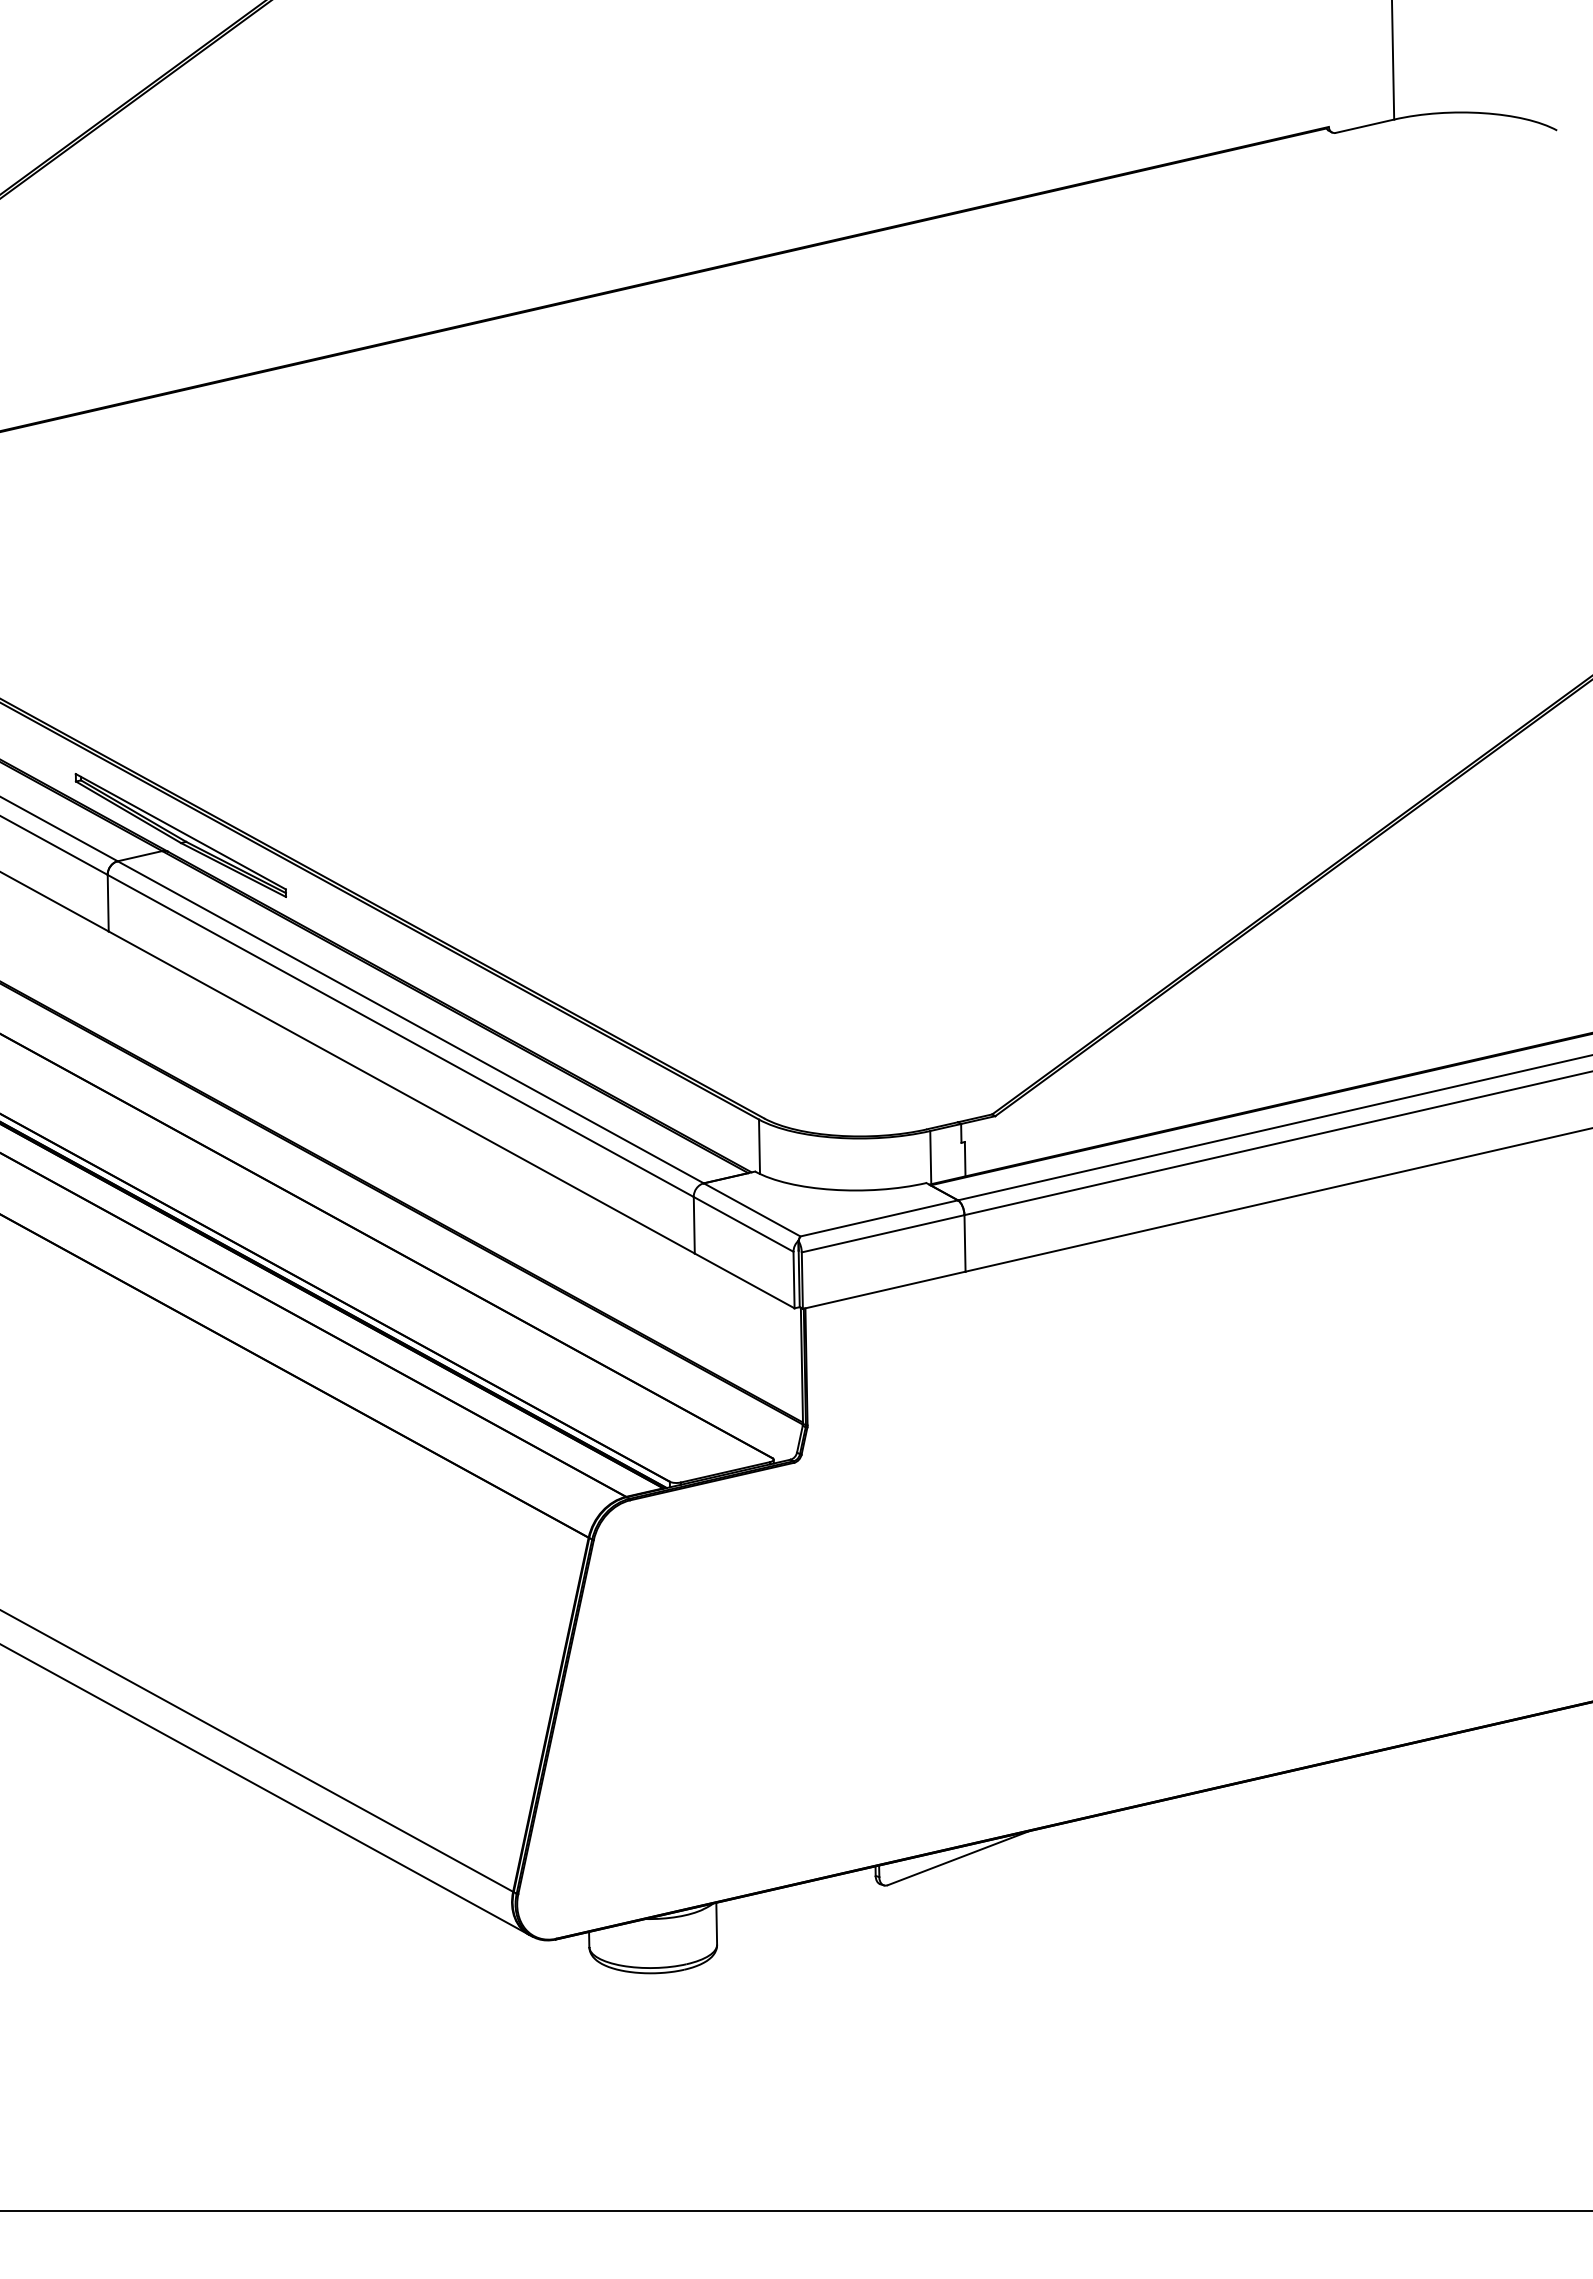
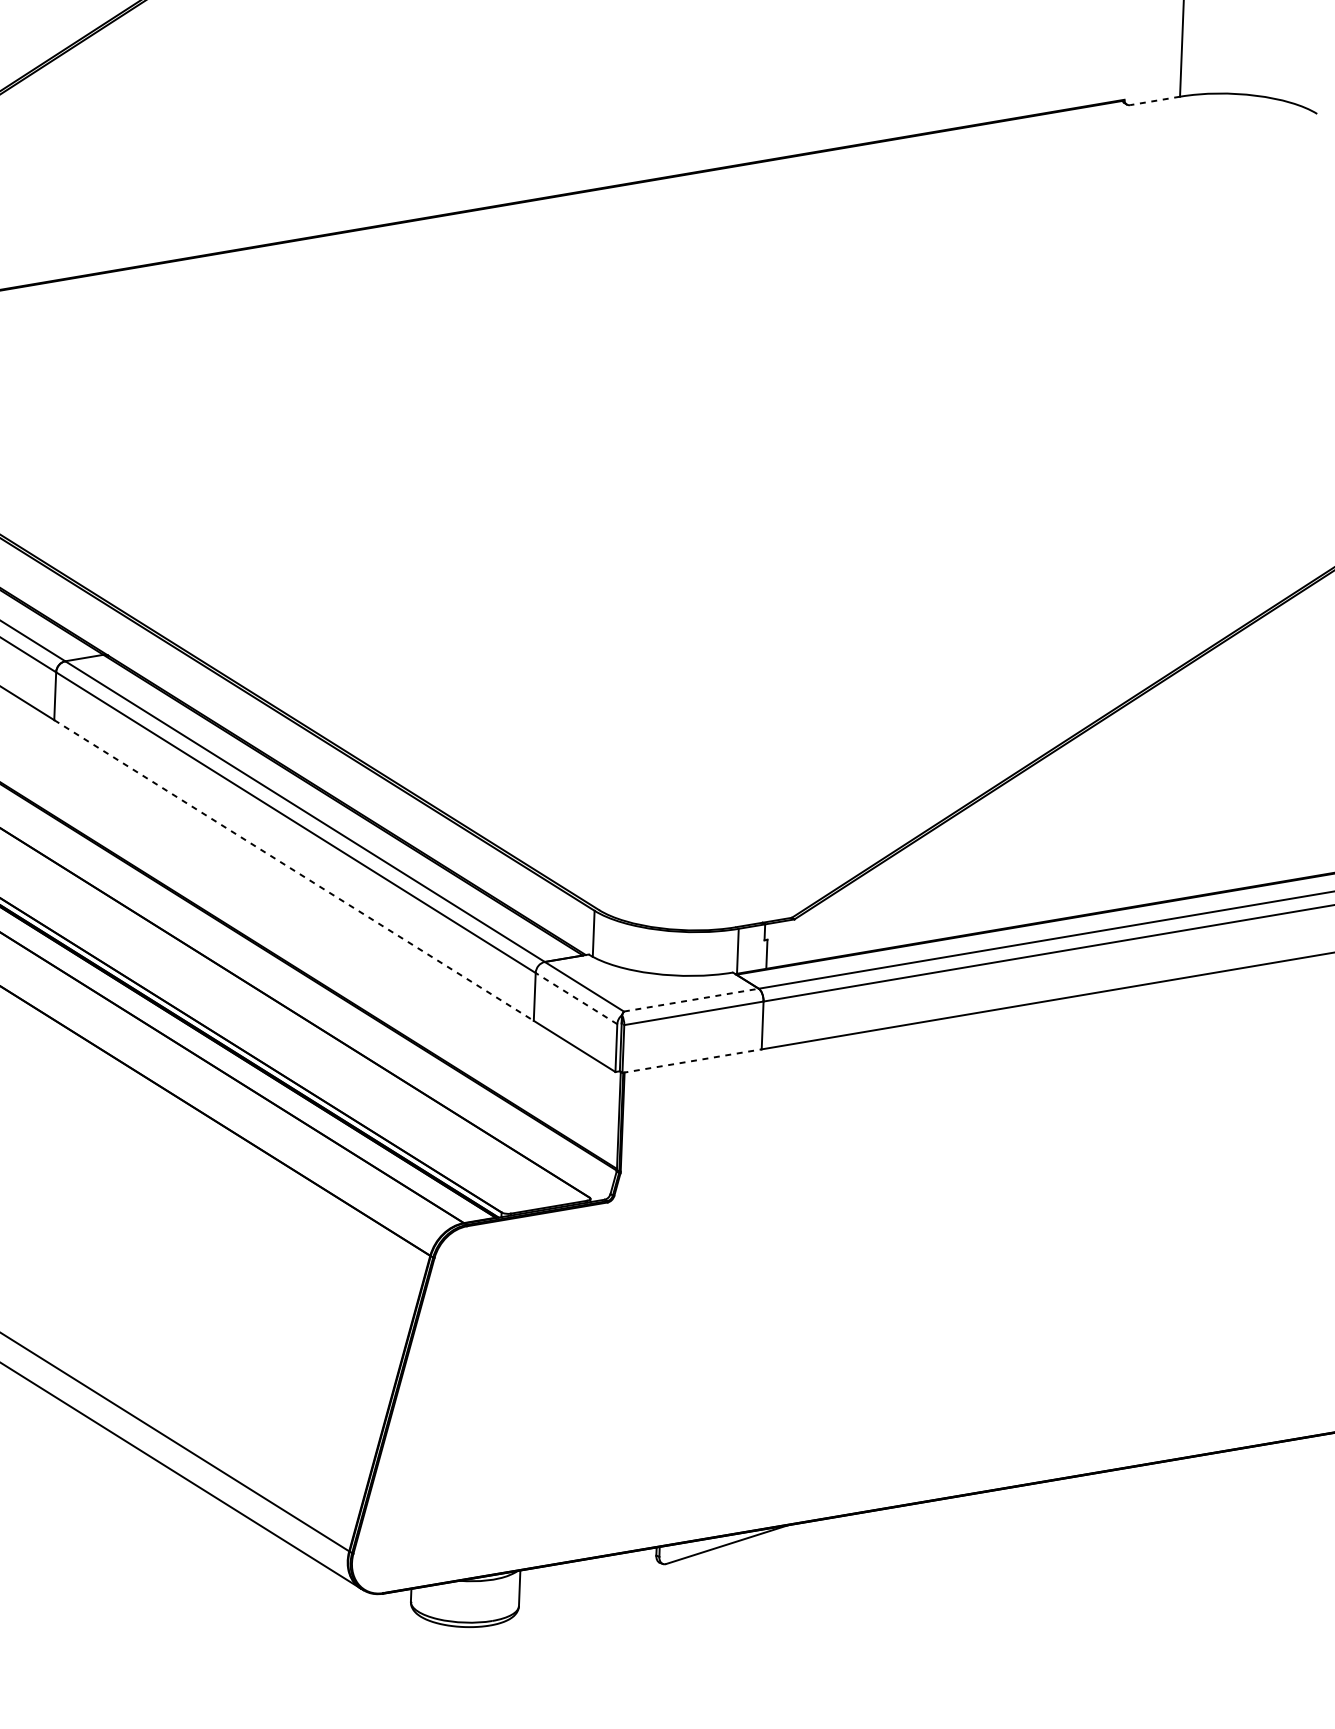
line: (1365, 126) -> (1155, 101), solid -> dashed
part: (180, 835) -> (119, 642), removed
line: (402, 1092) -> (294, 870), solid -> dashed
line: (879, 1218) -> (691, 1000), solid -> dashed
line: (743, 1224) -> (576, 998), solid -> dashed
line: (884, 1290) -> (692, 1061), solid -> dashed

